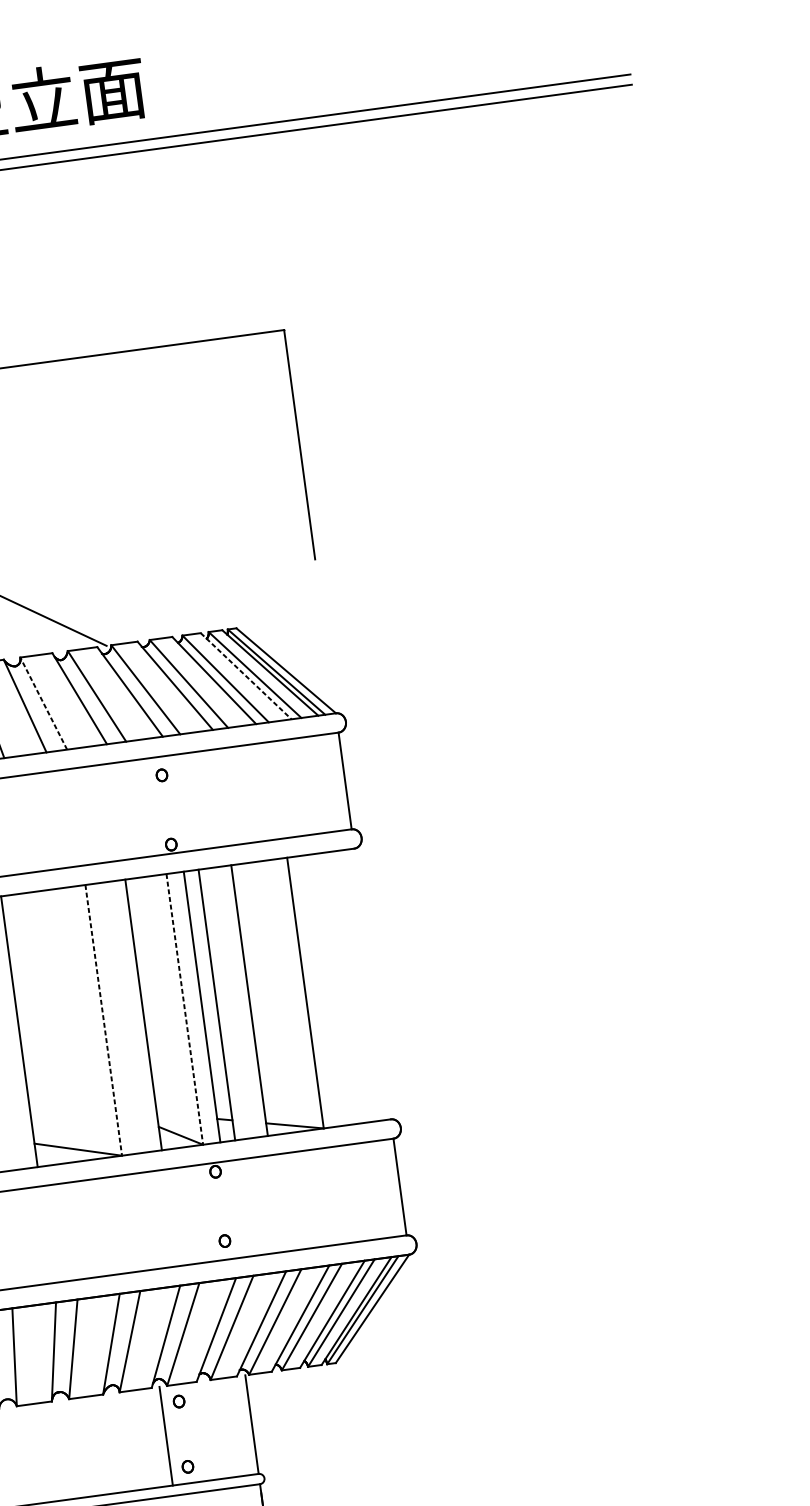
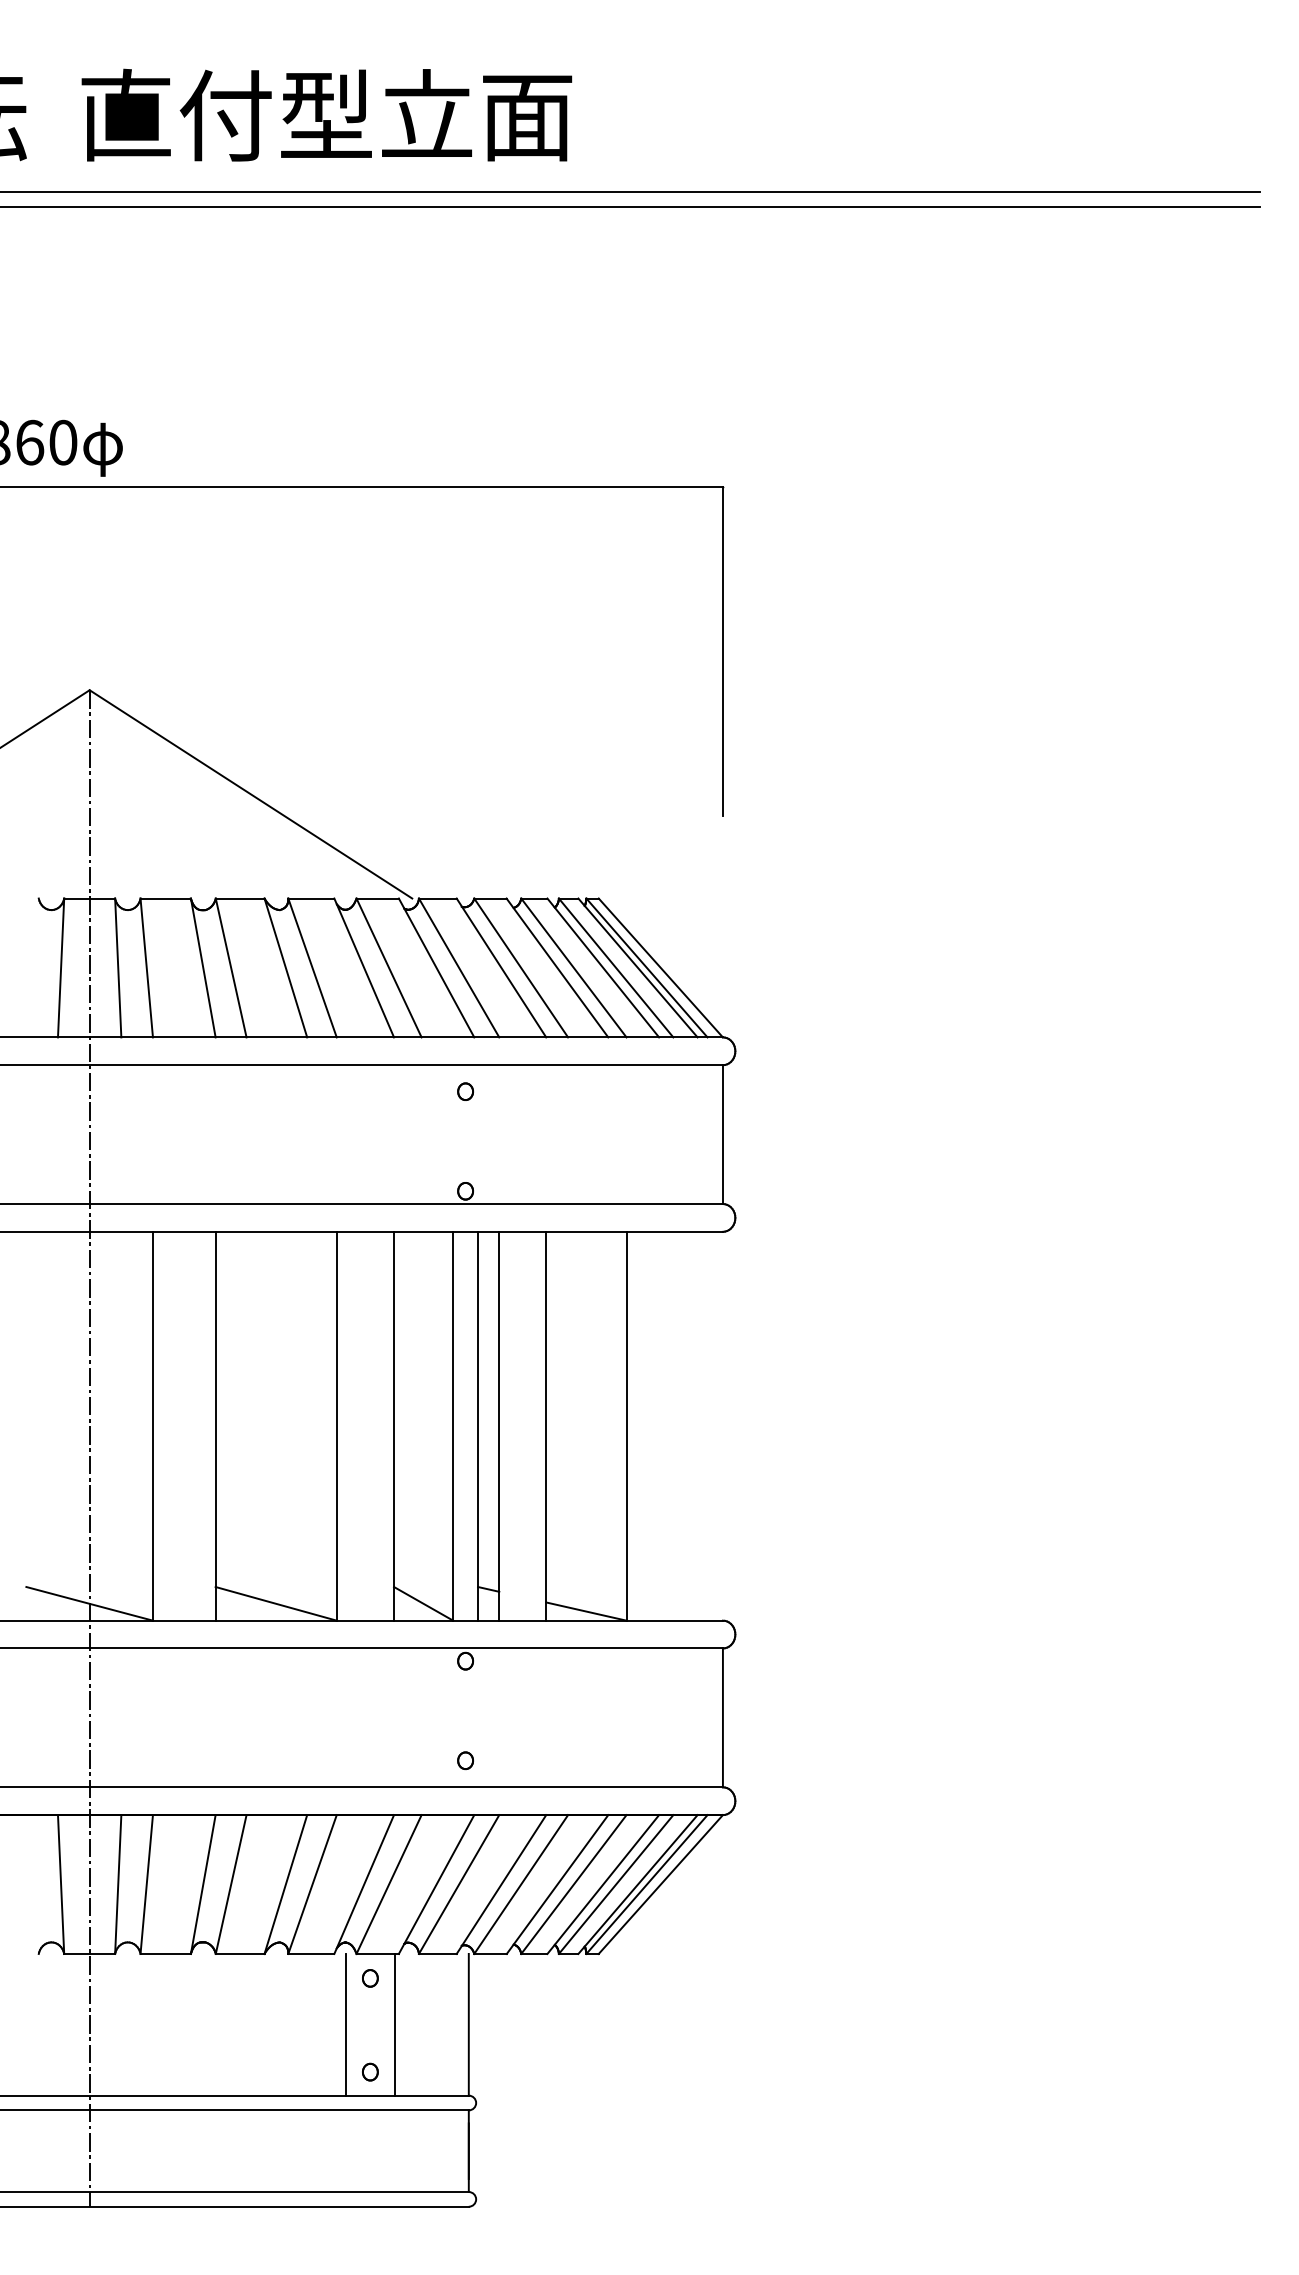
line: (246, 676) -> (603, 968), dashed -> solid
line: (43, 703) -> (312, 967), dashed -> solid
line: (185, 1009) -> (453, 1426), dashed -> solid
line: (103, 1020) -> (336, 1426), dashed -> solid
line: (200, 1431) -> (395, 2024), added

